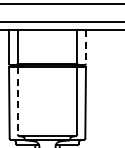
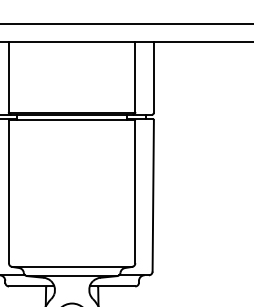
line: (85, 47) -> (152, 78), dashed -> solid
line: (17, 100) -> (8, 191), dashed -> solid

